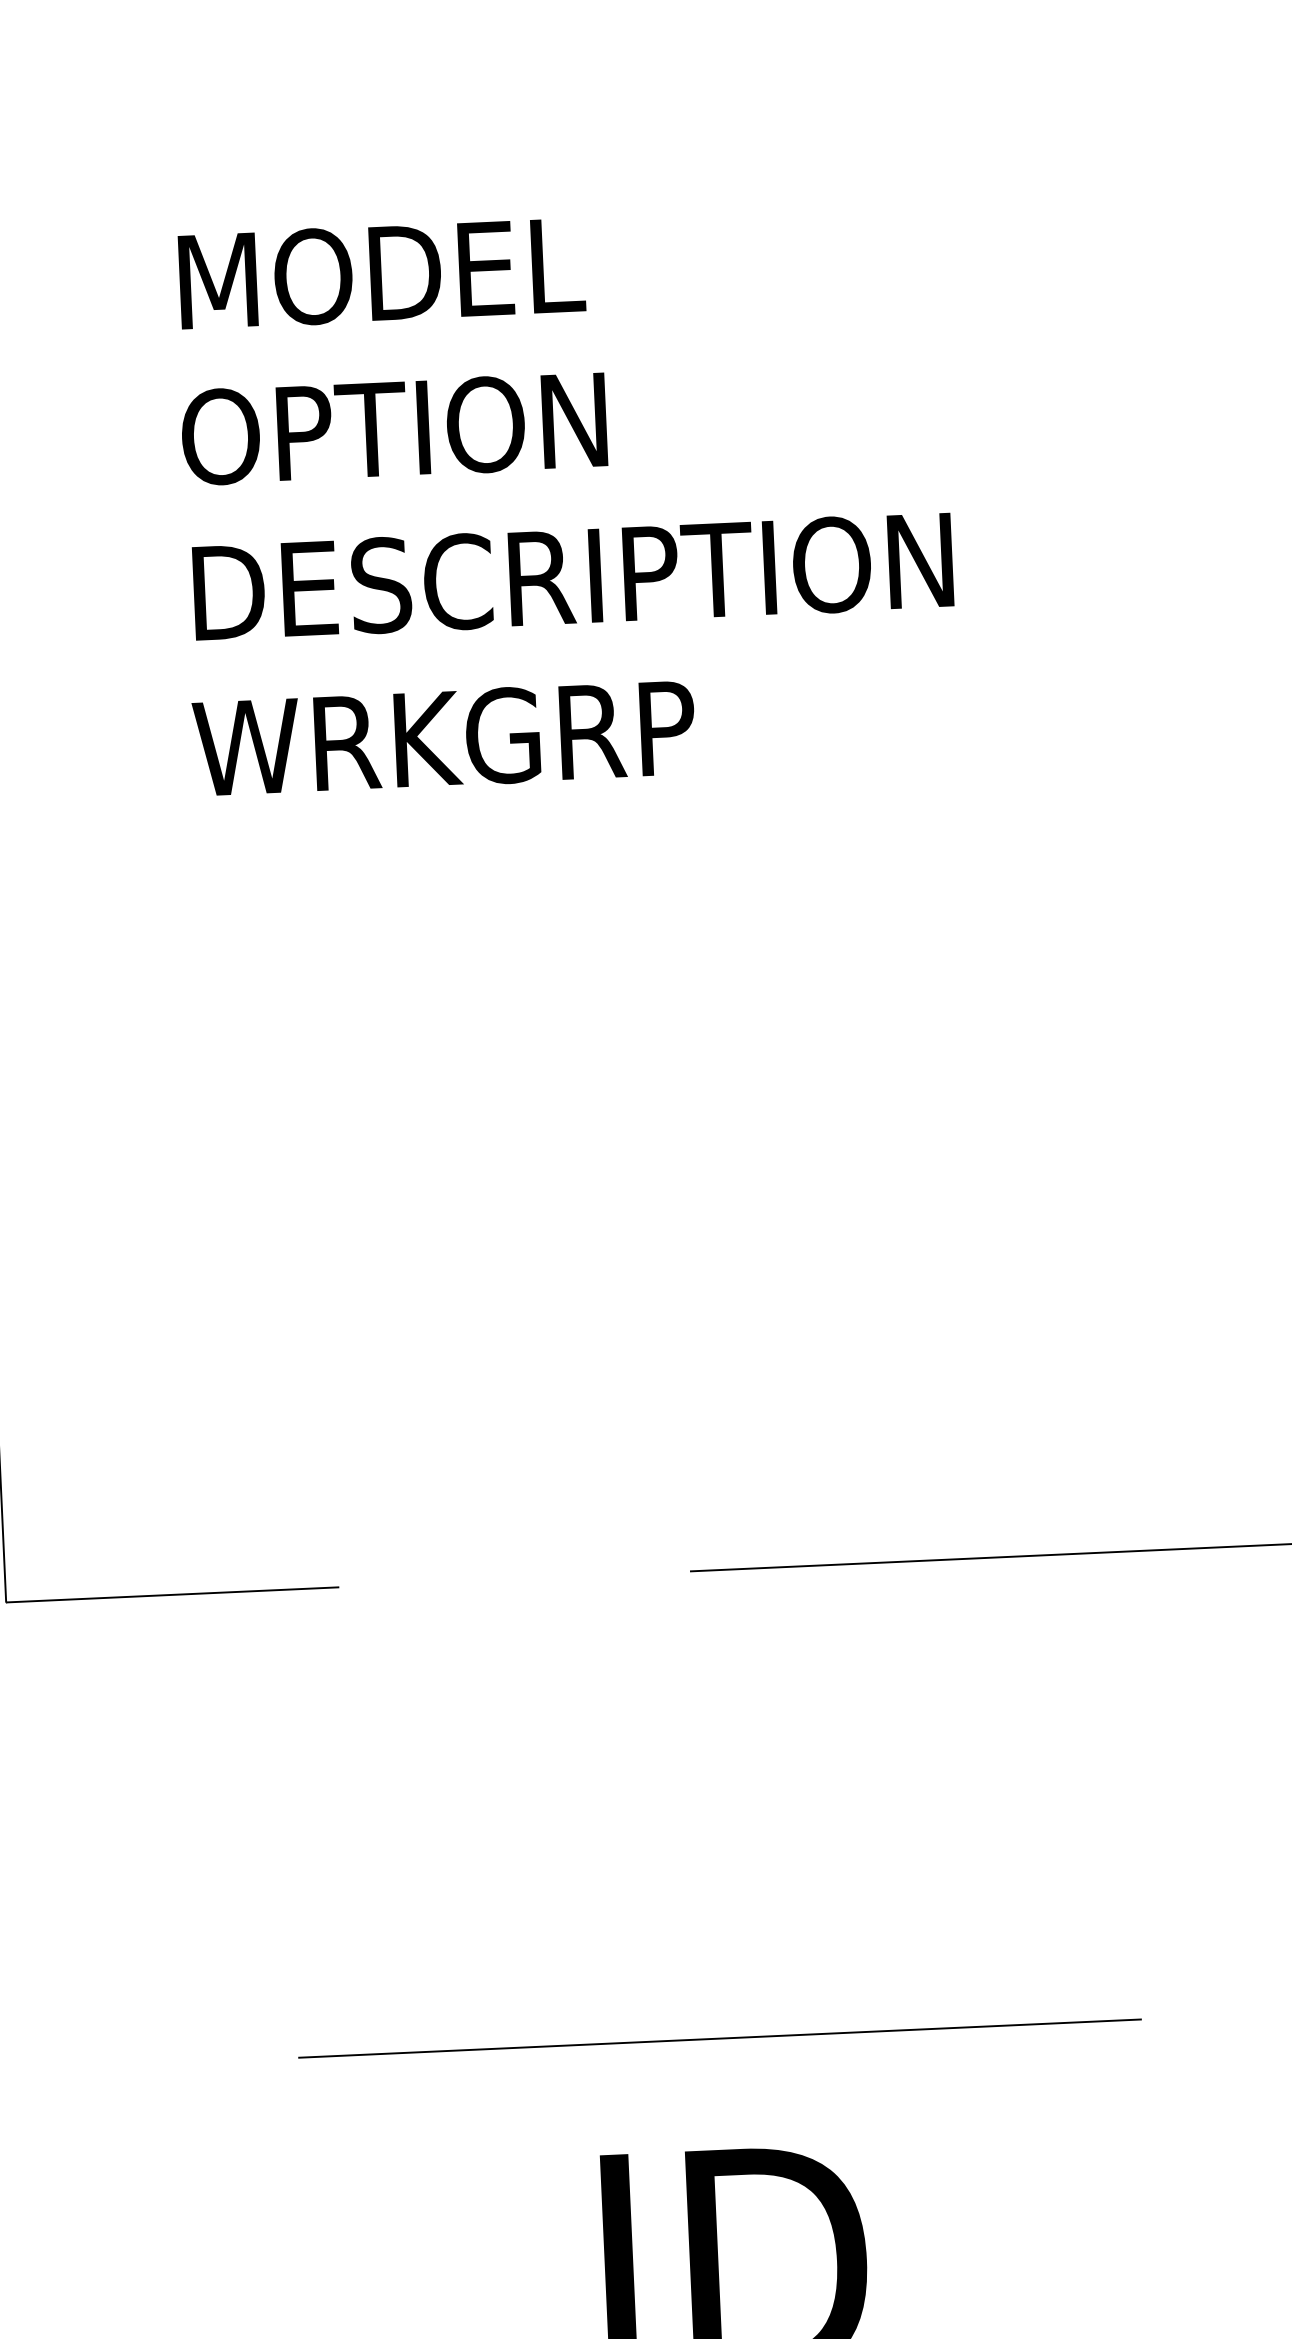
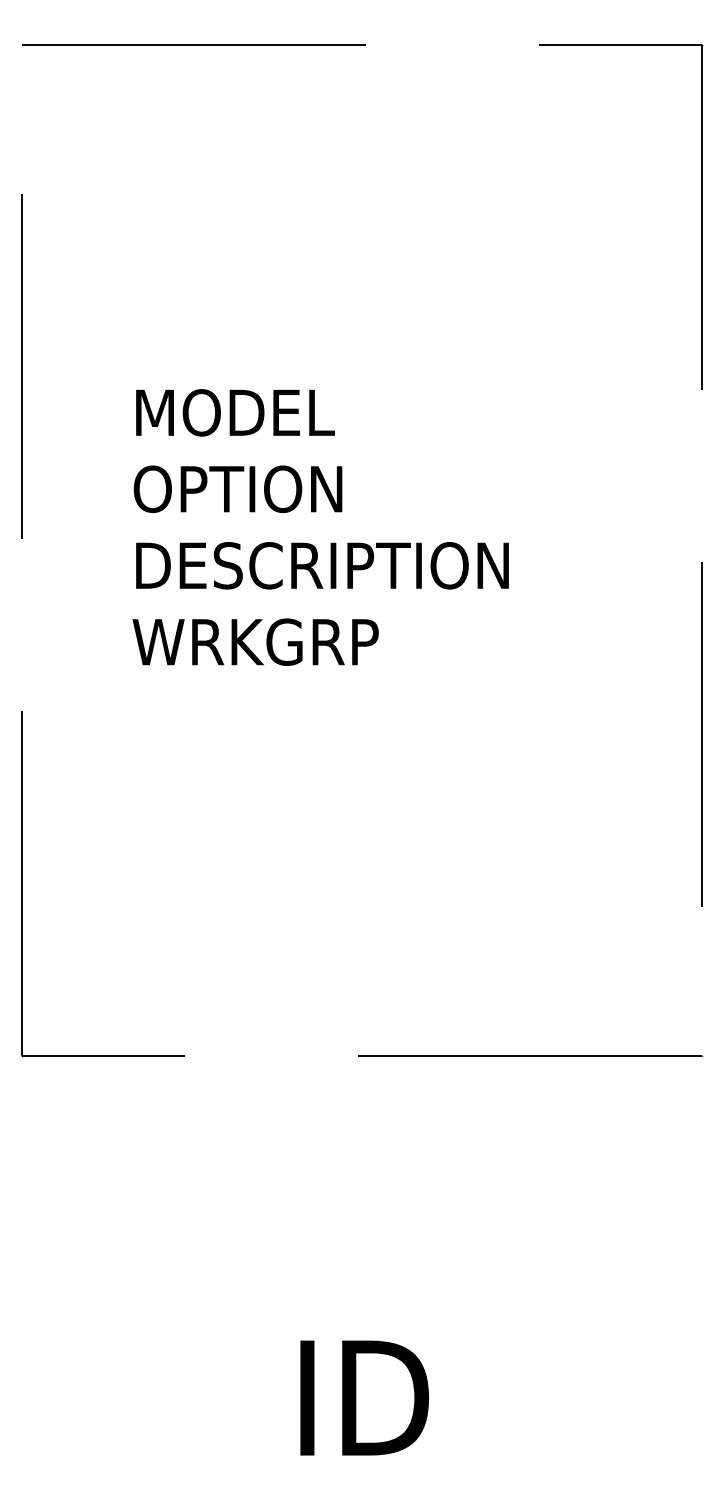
line: (719, 2039) -> (361, 1286), removed

